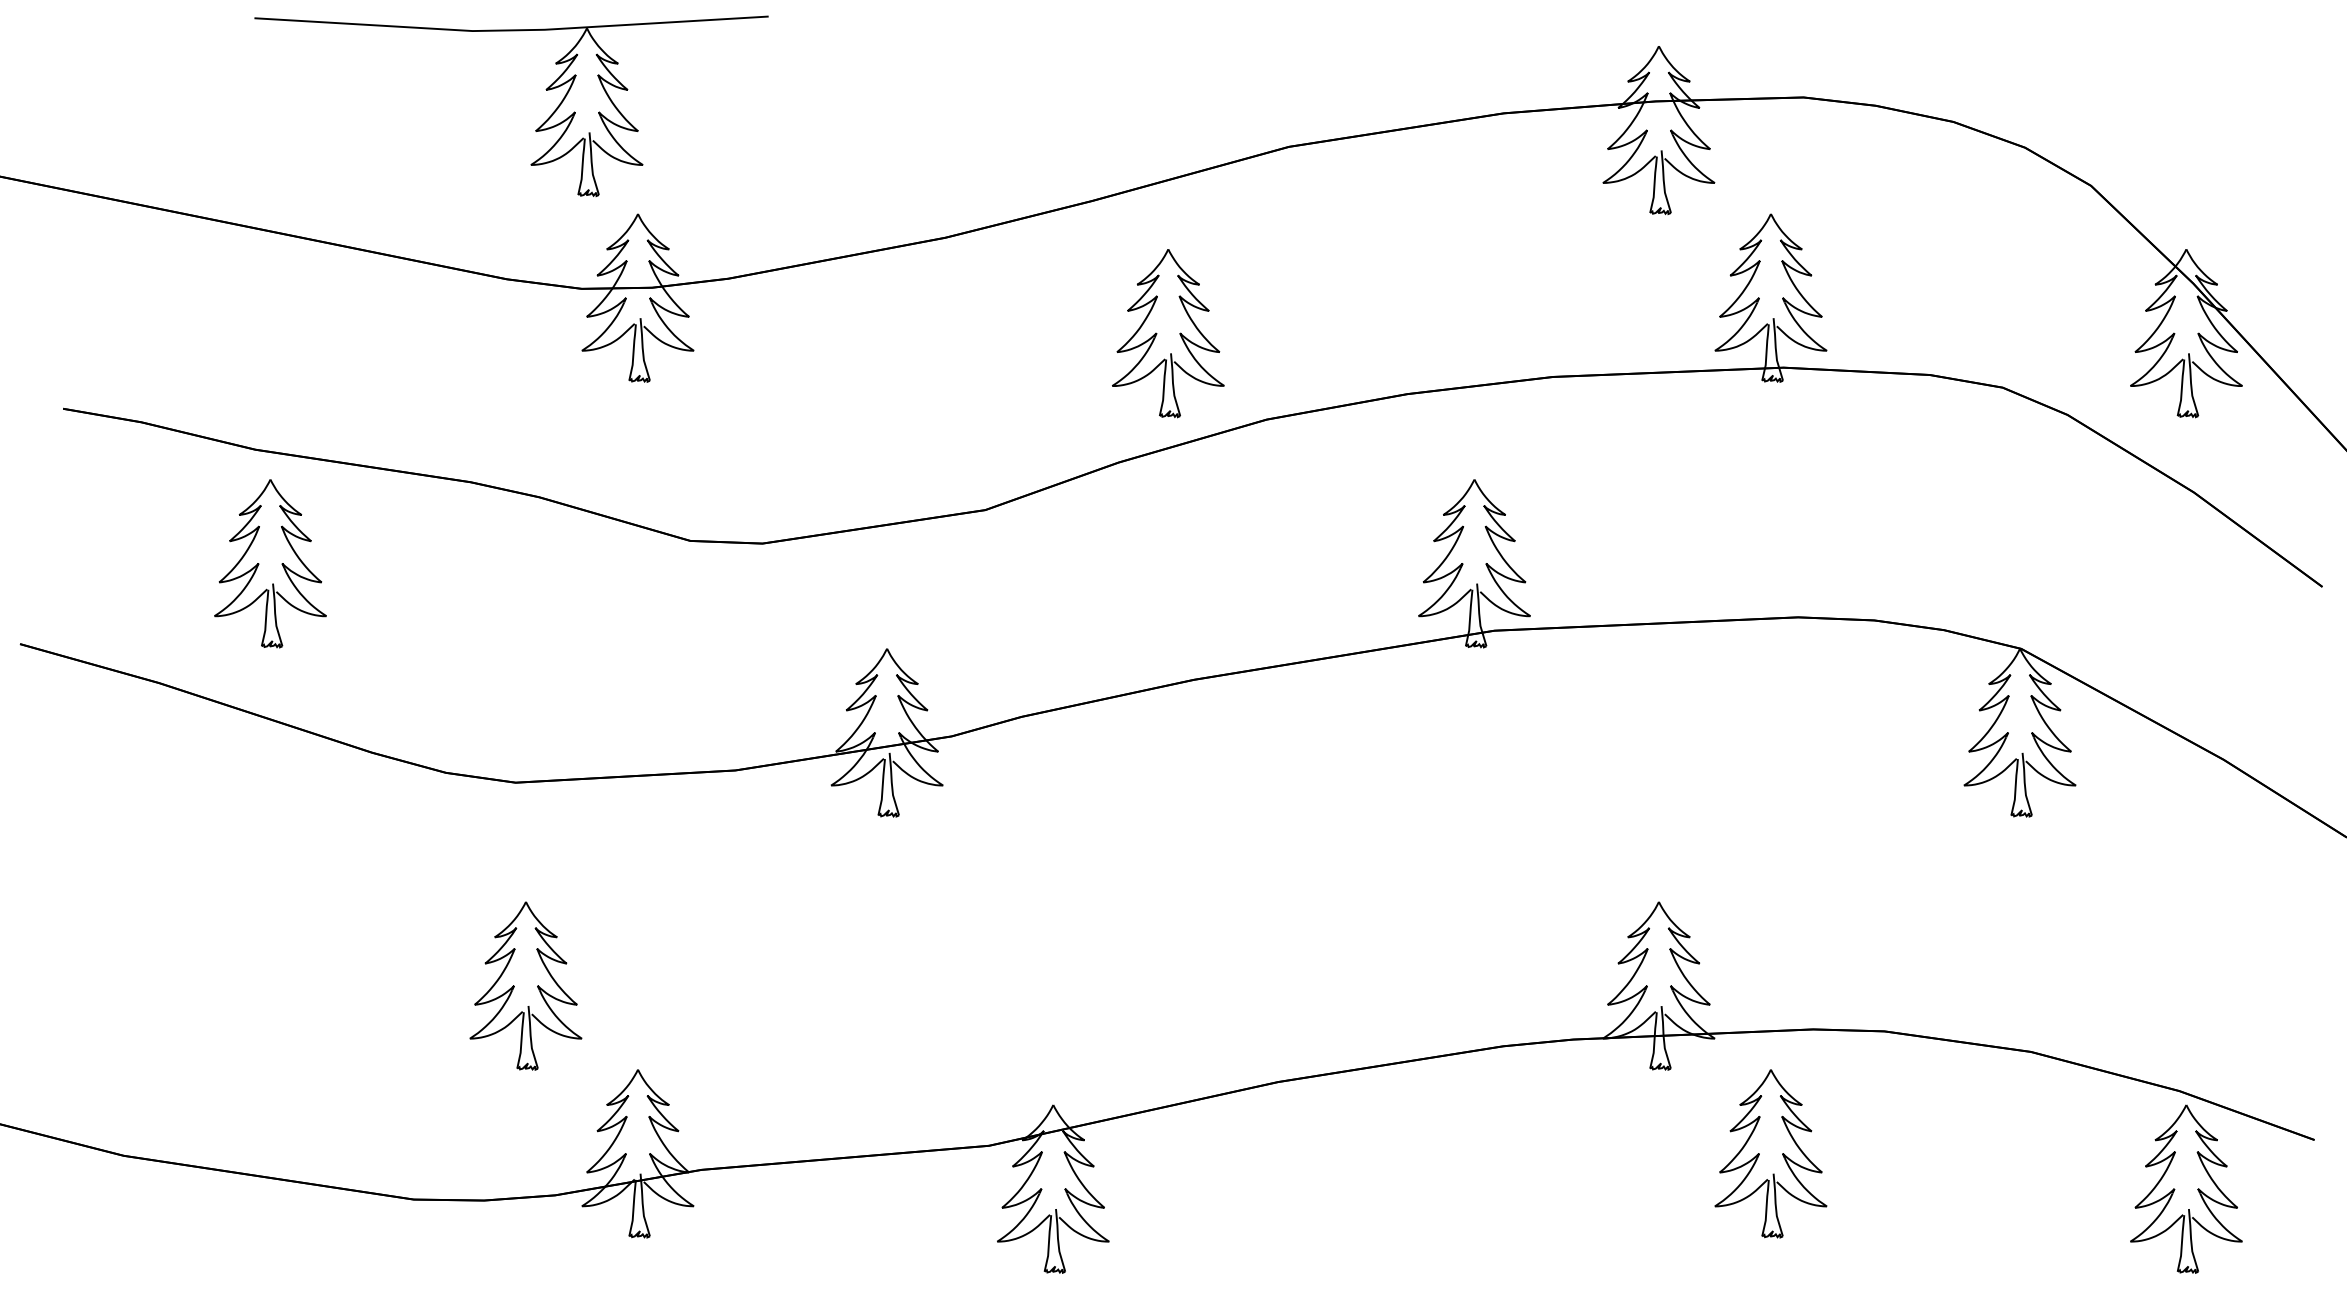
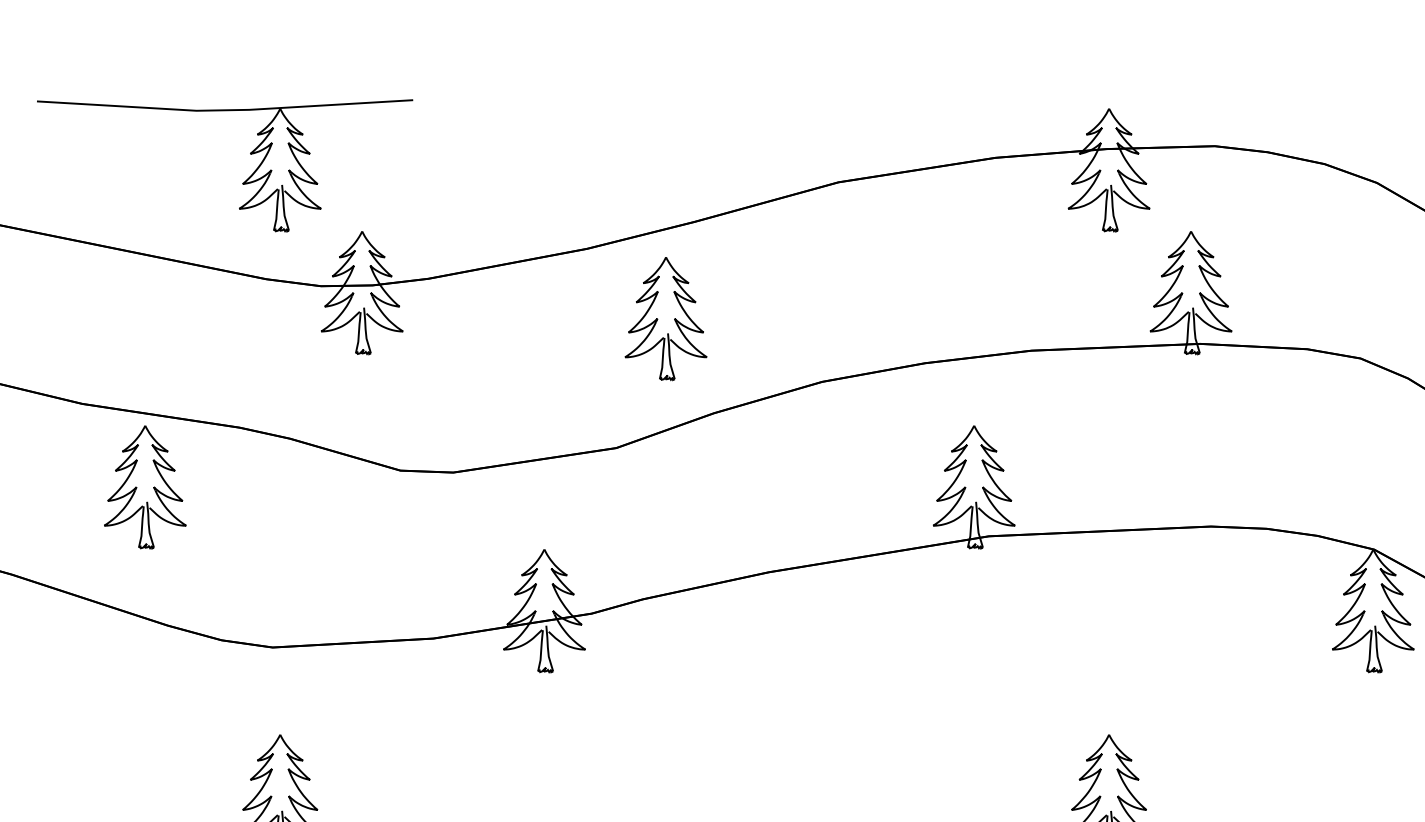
part: (536, 129) -> (243, 182), moved
part: (1168, 333) -> (666, 318), moved
part: (259, 563) -> (137, 487), moved

